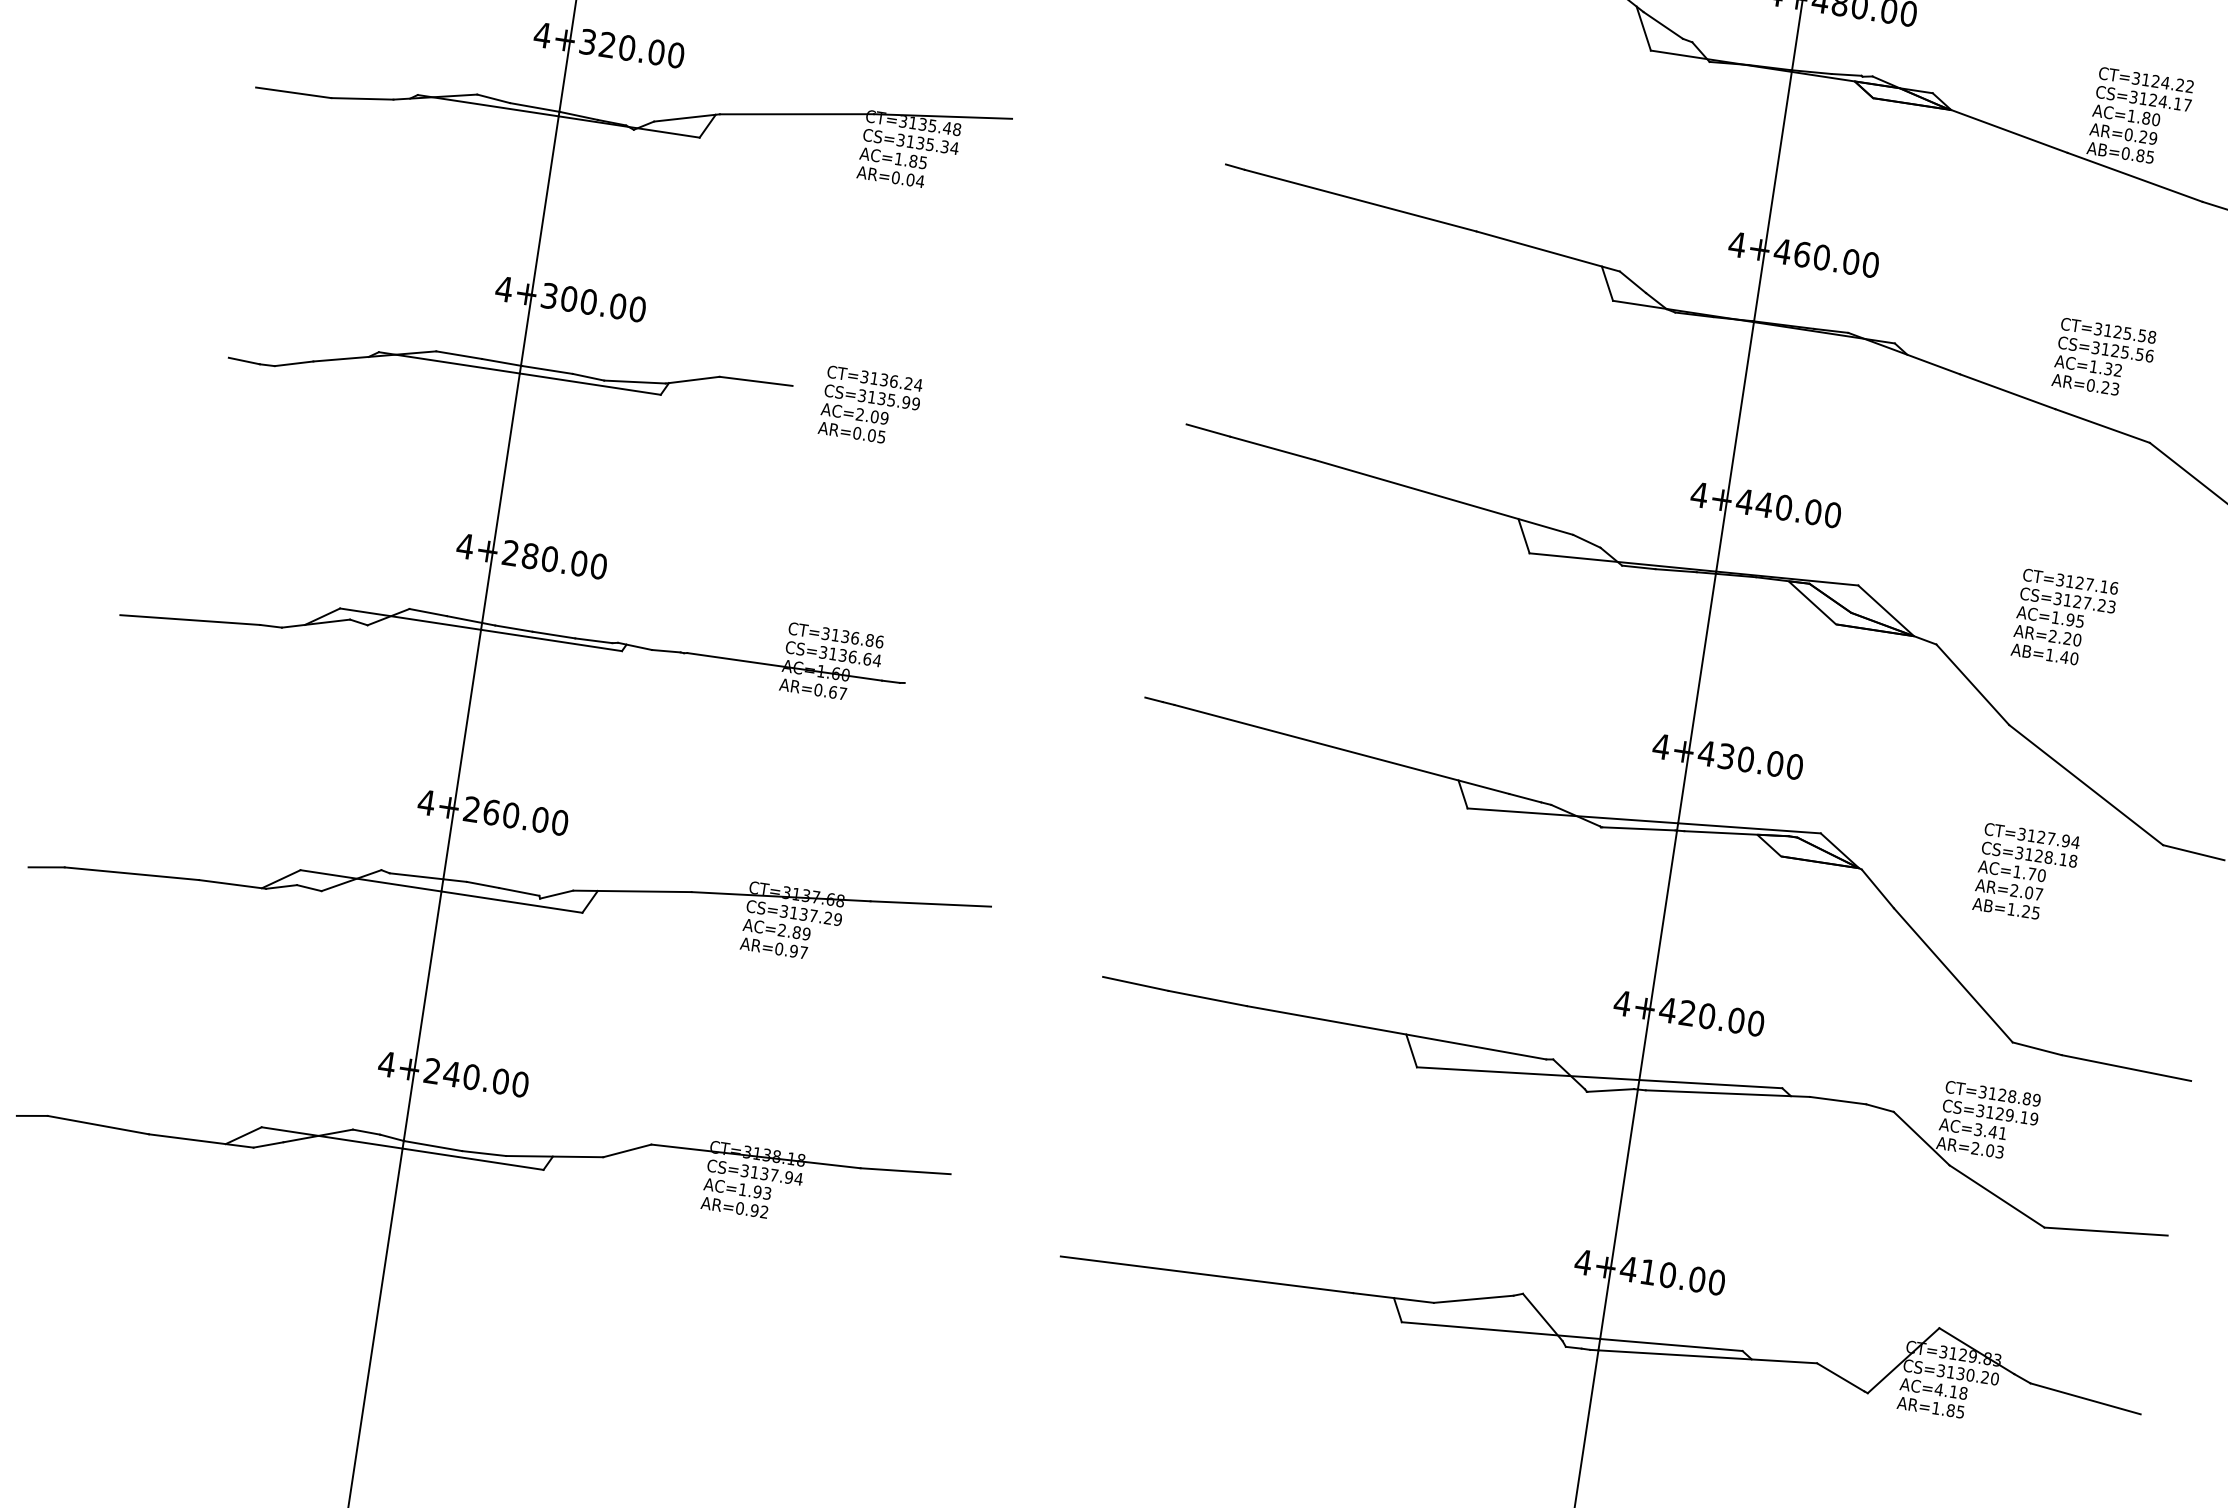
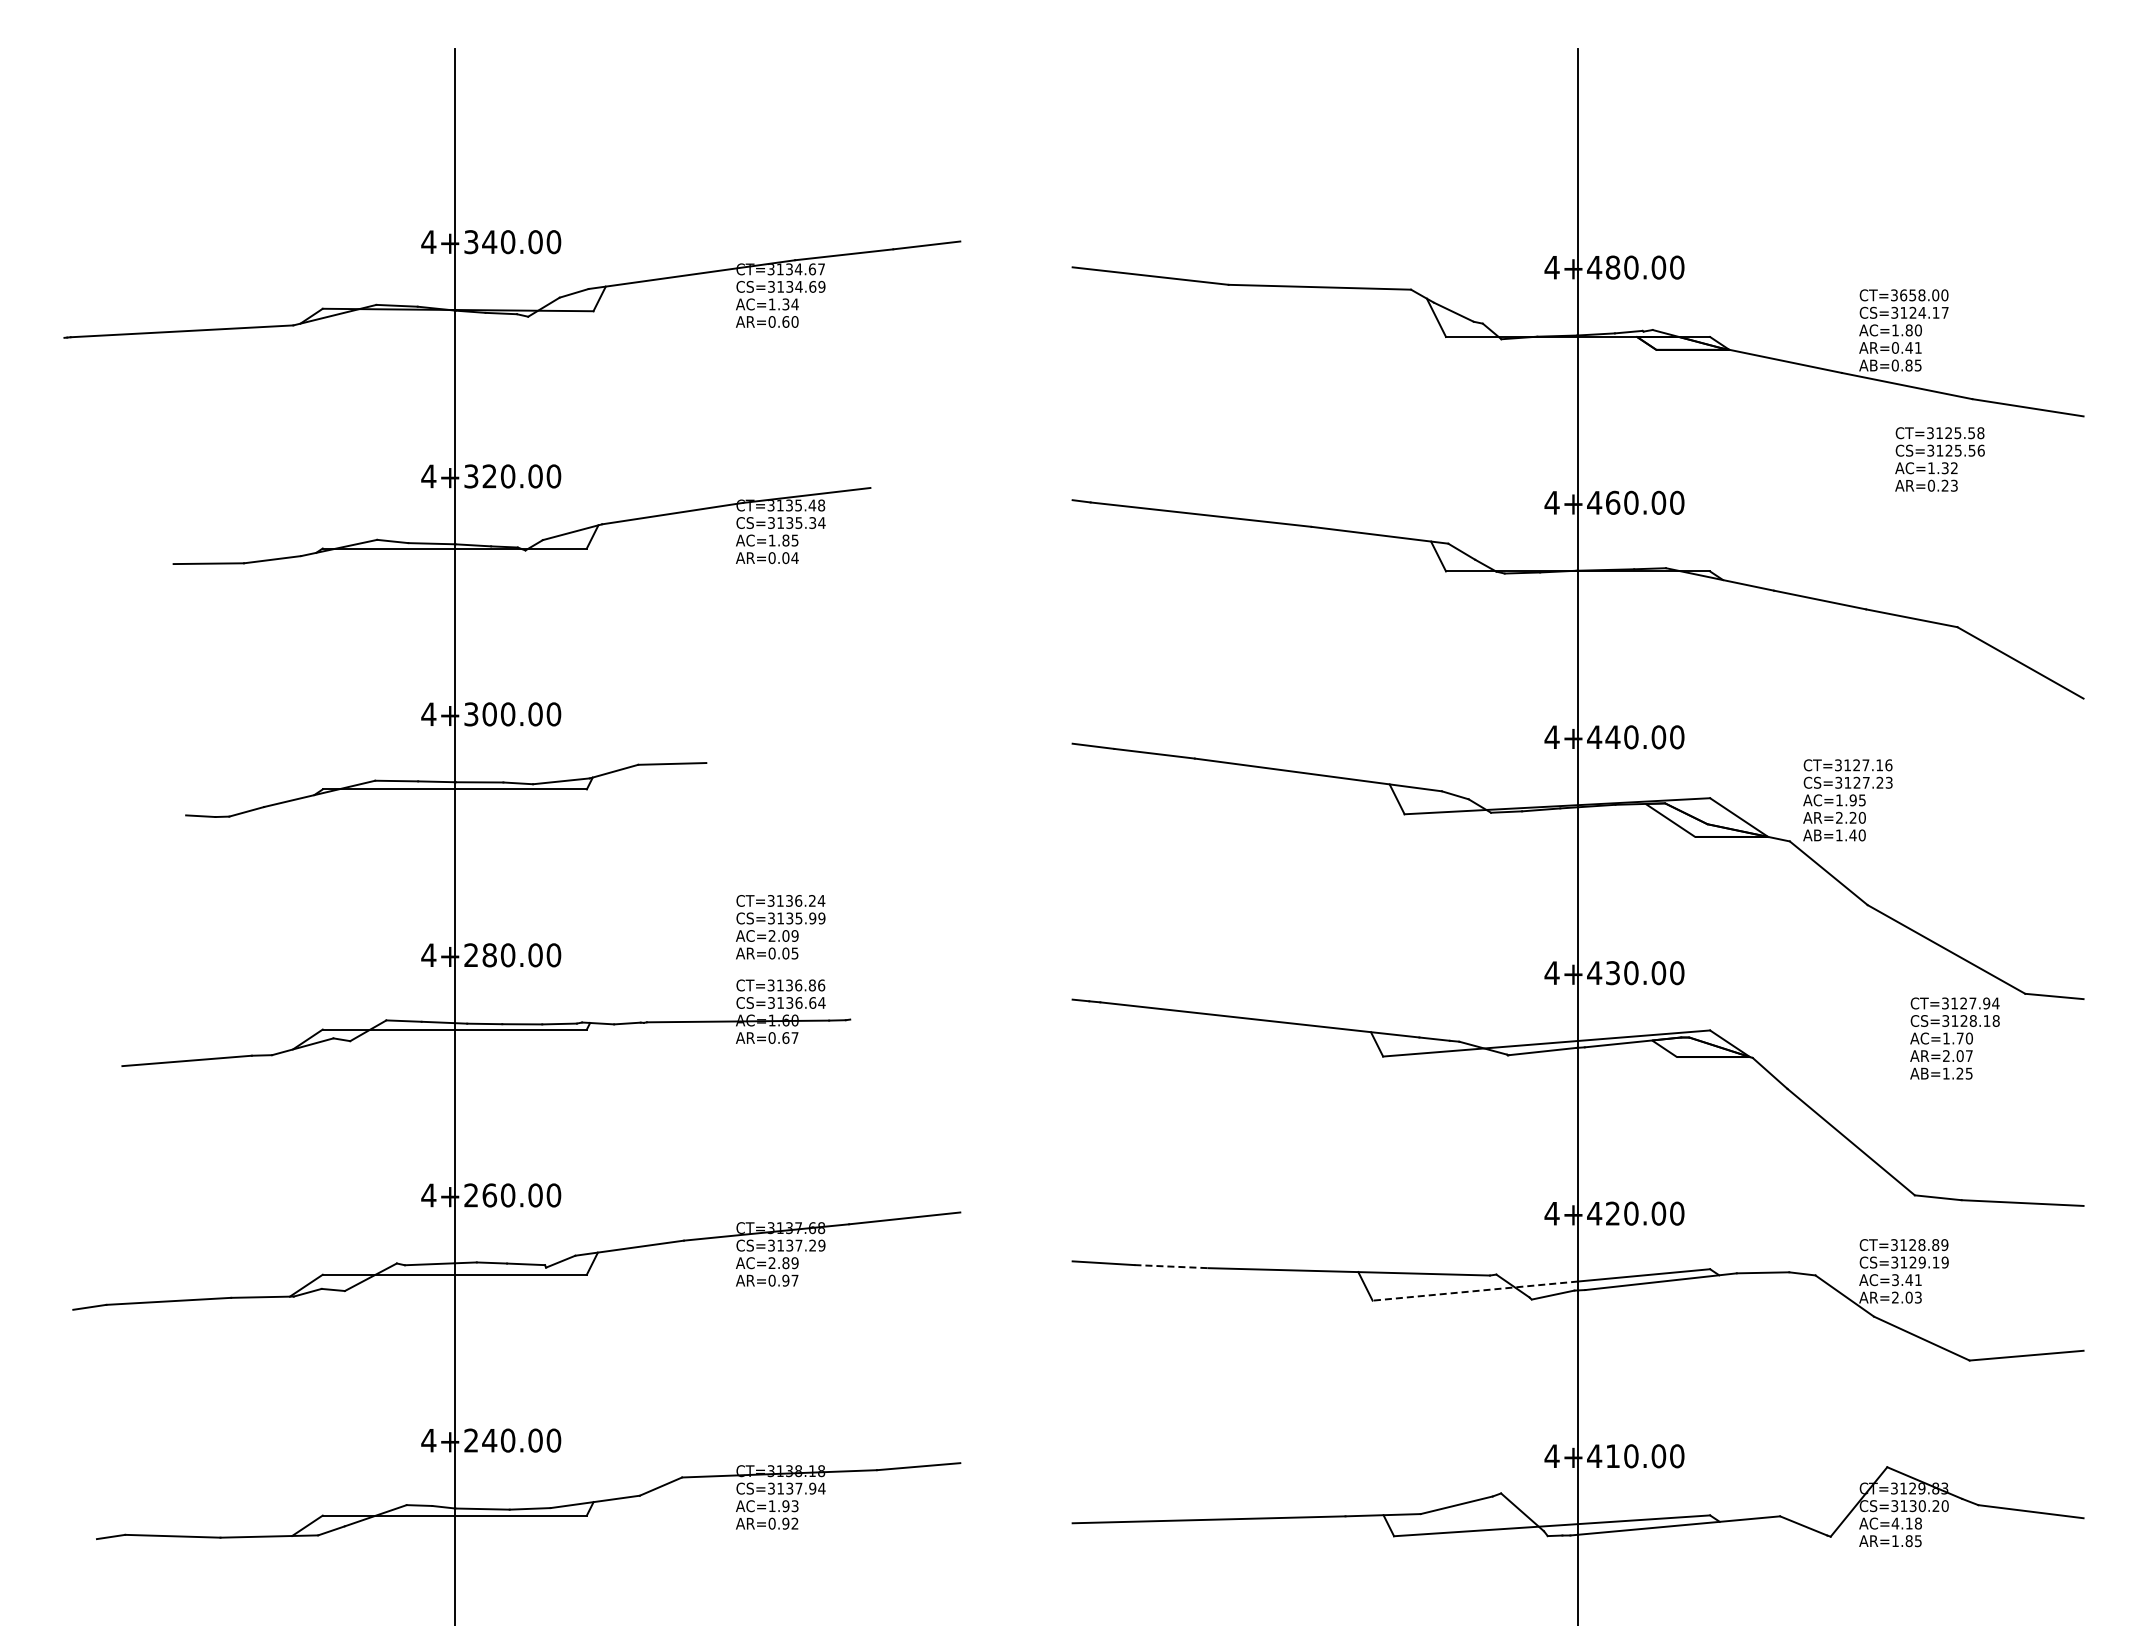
text: (2168, 83) -> (1924, 295), CT=3124.22 -> CT=3658.00
text: (2148, 137) -> (1913, 347), AR=0.29 -> AR=0.41
text: (2103, 358) -> (1939, 459), moved
text: (870, 406) -> (780, 927), moved
text: (2064, 619) -> (1847, 800), moved
text: (2025, 873) -> (1954, 1038), moved
line: (1207, 998) -> (1171, 1266), solid -> dashed
line: (1527, 1073) -> (1474, 1291), solid -> dashed

